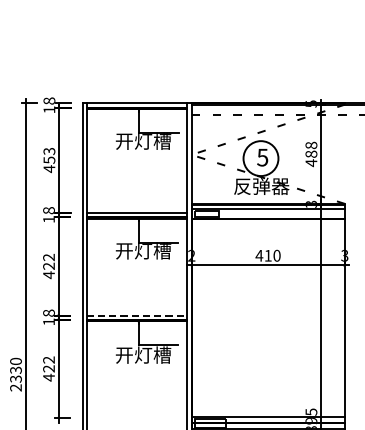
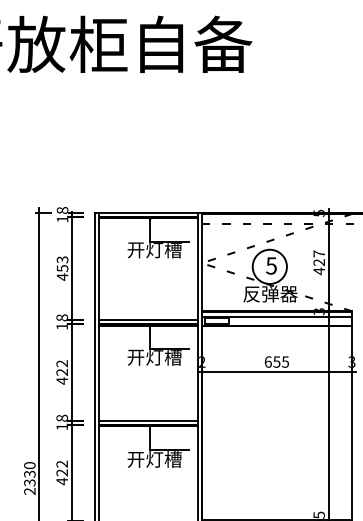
text: (311, 150) -> (319, 258), 488 -> 427
text: (267, 255) -> (276, 361), 410 -> 655
line: (137, 315) -> (148, 420), dashed -> solid

